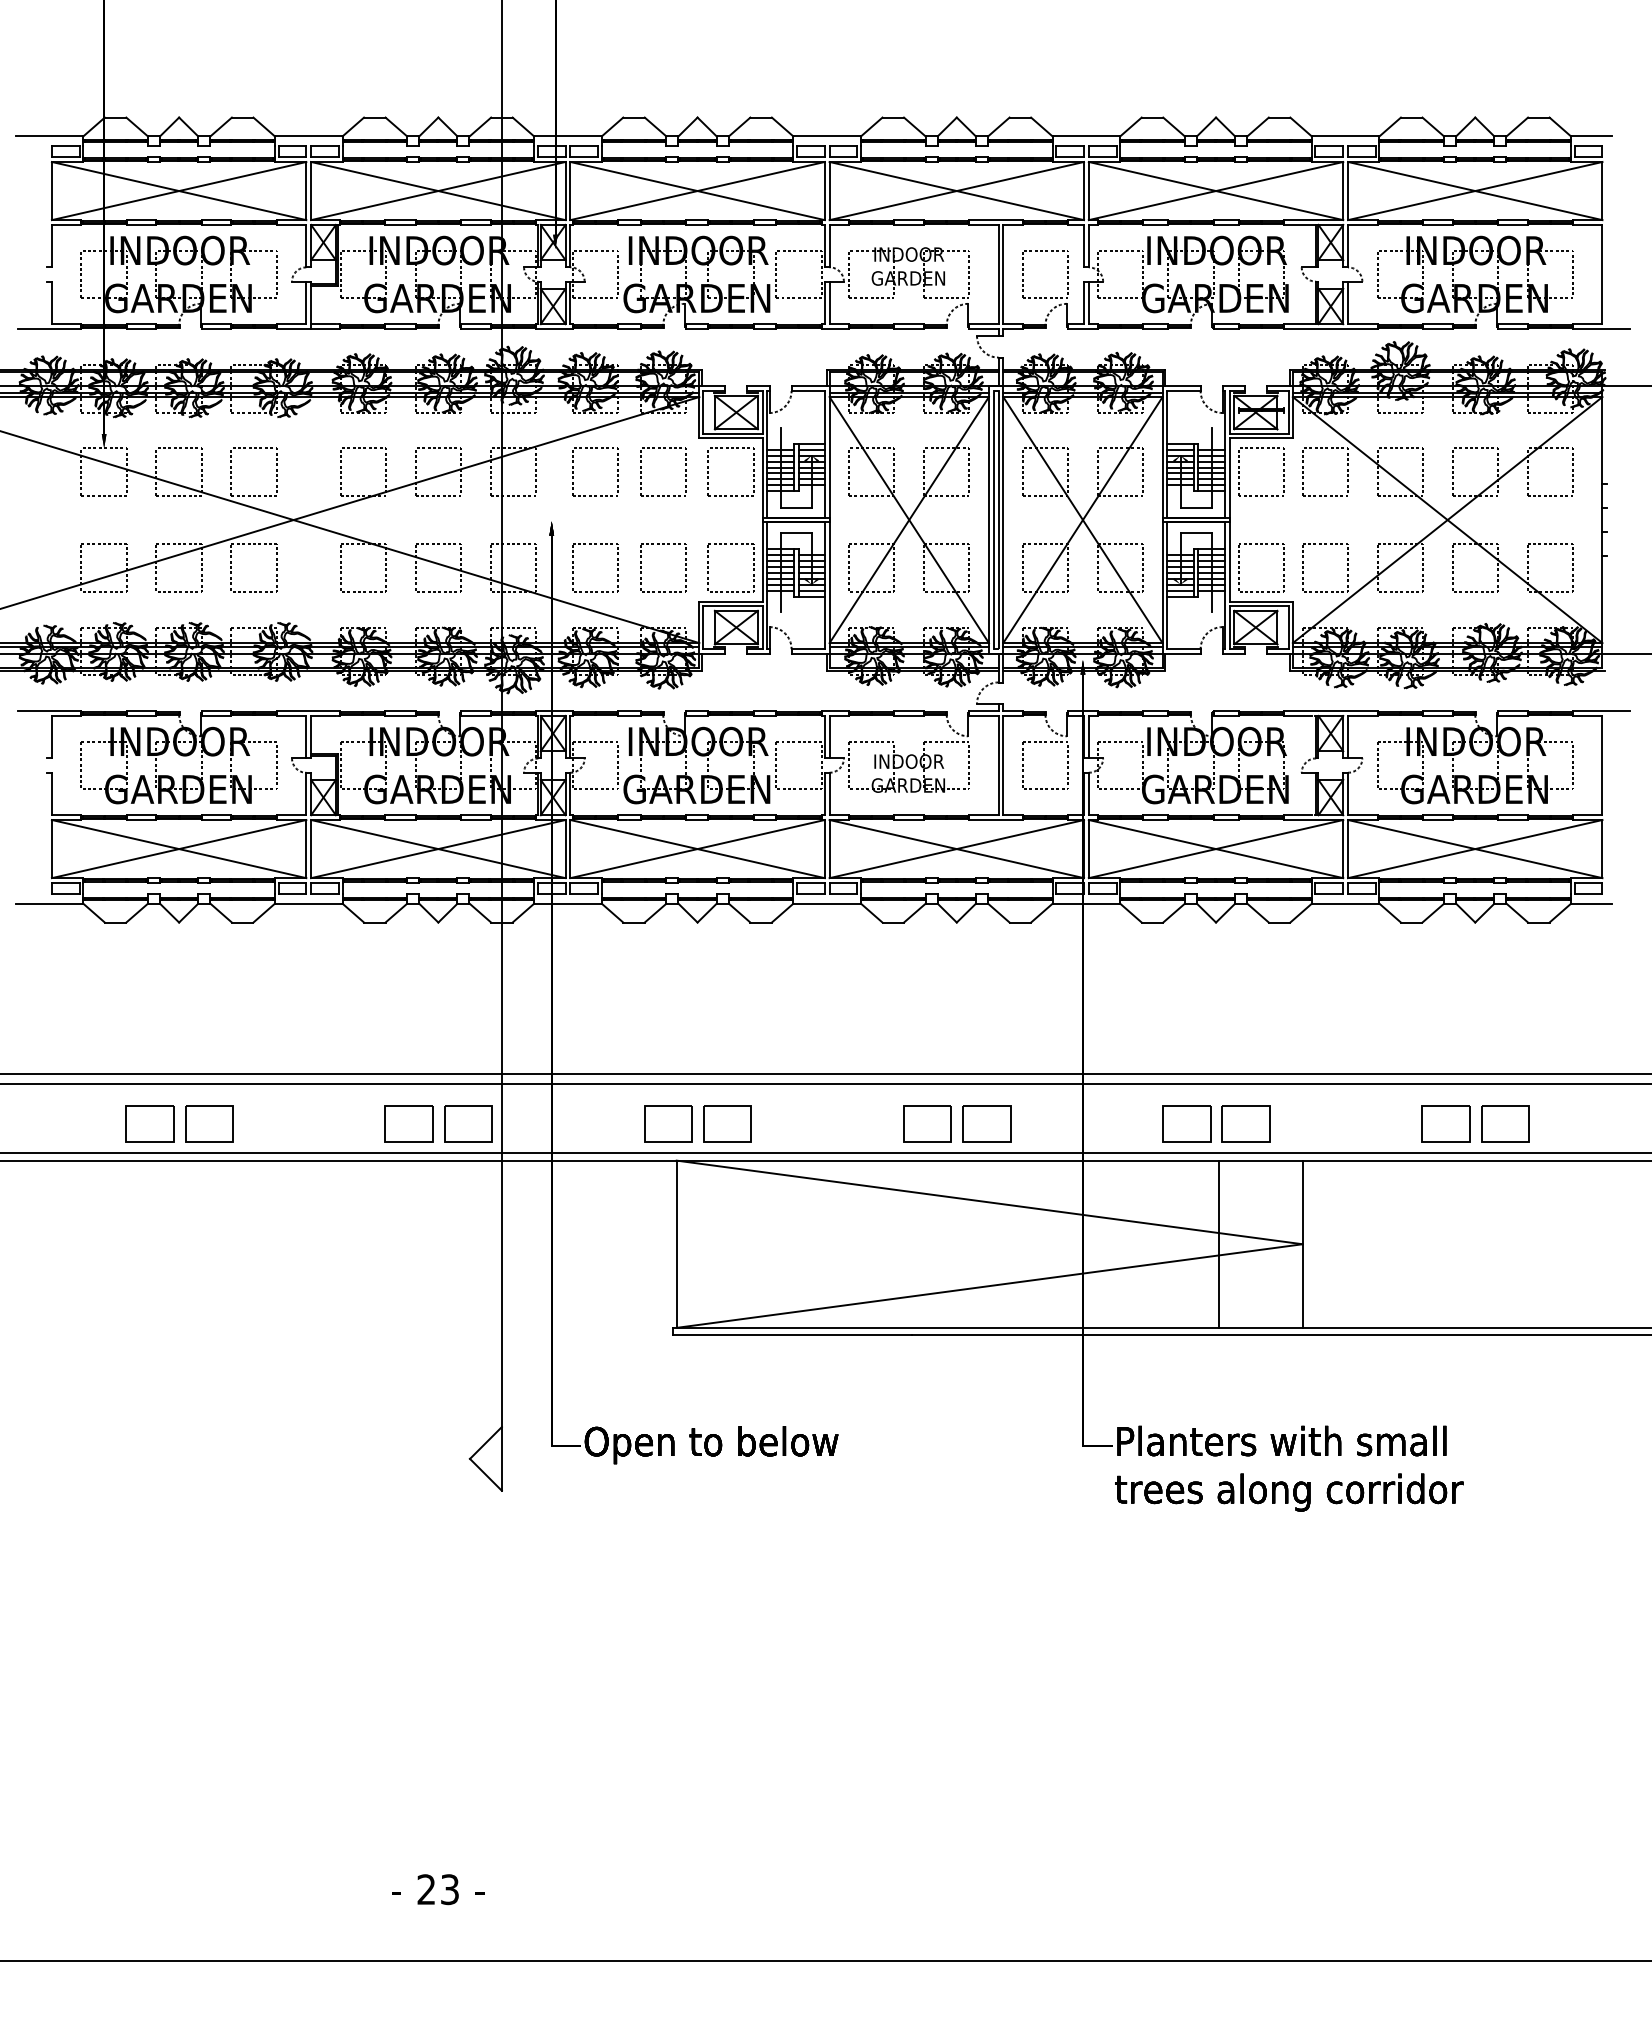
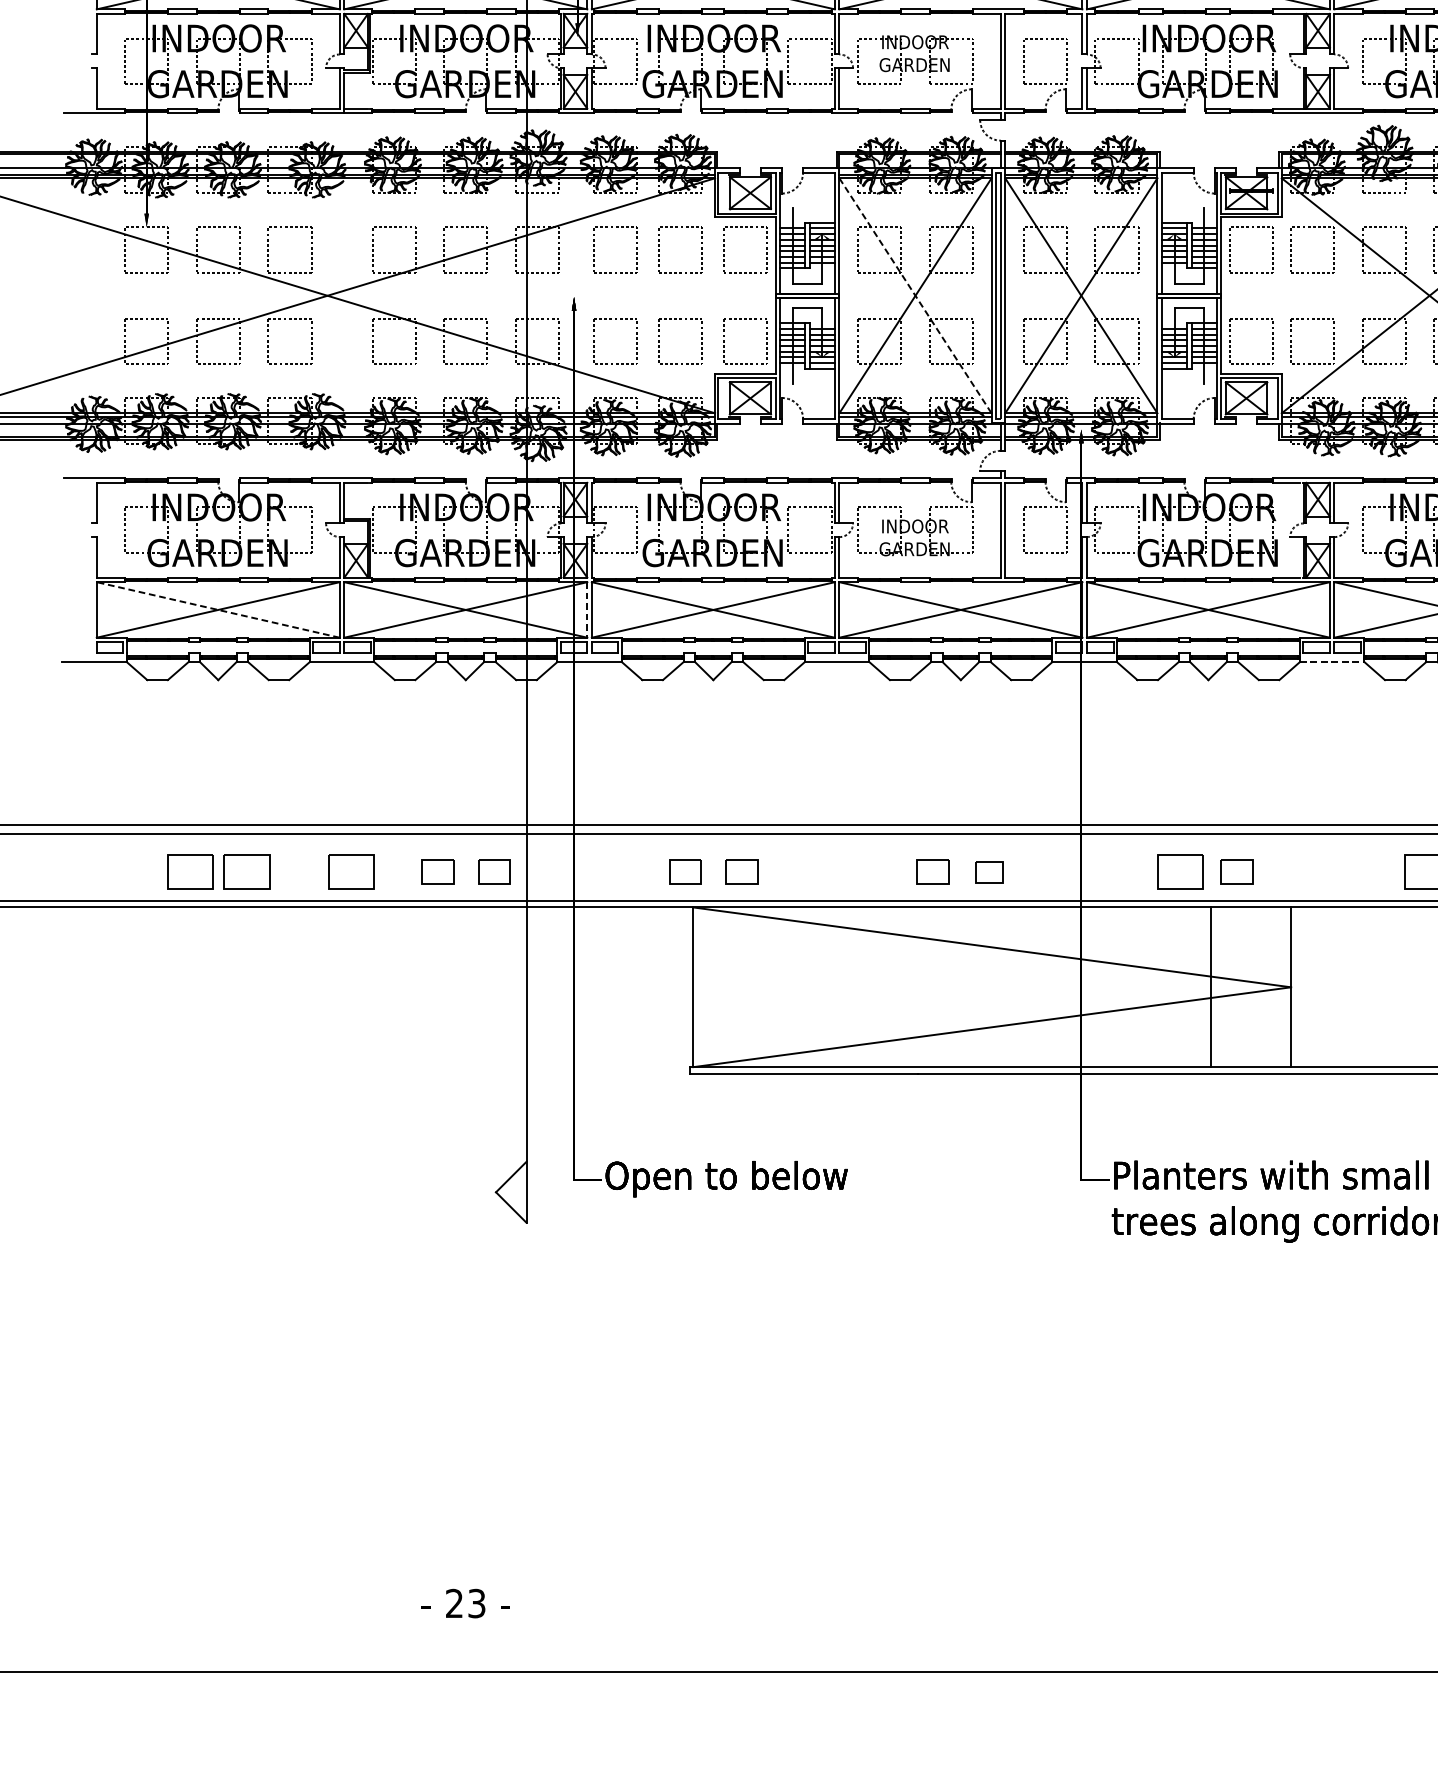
line: (909, 520) -> (915, 296), solid -> dashed
line: (179, 849) -> (218, 610), solid -> dashed
line: (565, 849) -> (587, 610), solid -> dashed
line: (1345, 903) -> (1332, 661), solid -> dashed
part: (318, 1123) -> (351, 872), added
part: (408, 1123) -> (437, 872), size x0.7
part: (468, 1123) -> (494, 872), size x0.7
part: (668, 1123) -> (685, 872), size x0.7
part: (727, 1123) -> (741, 872), size x0.7
part: (927, 1123) -> (932, 872), size x0.7
part: (986, 1123) -> (989, 872), size x0.6
part: (1245, 1123) -> (1236, 872), size x0.7

